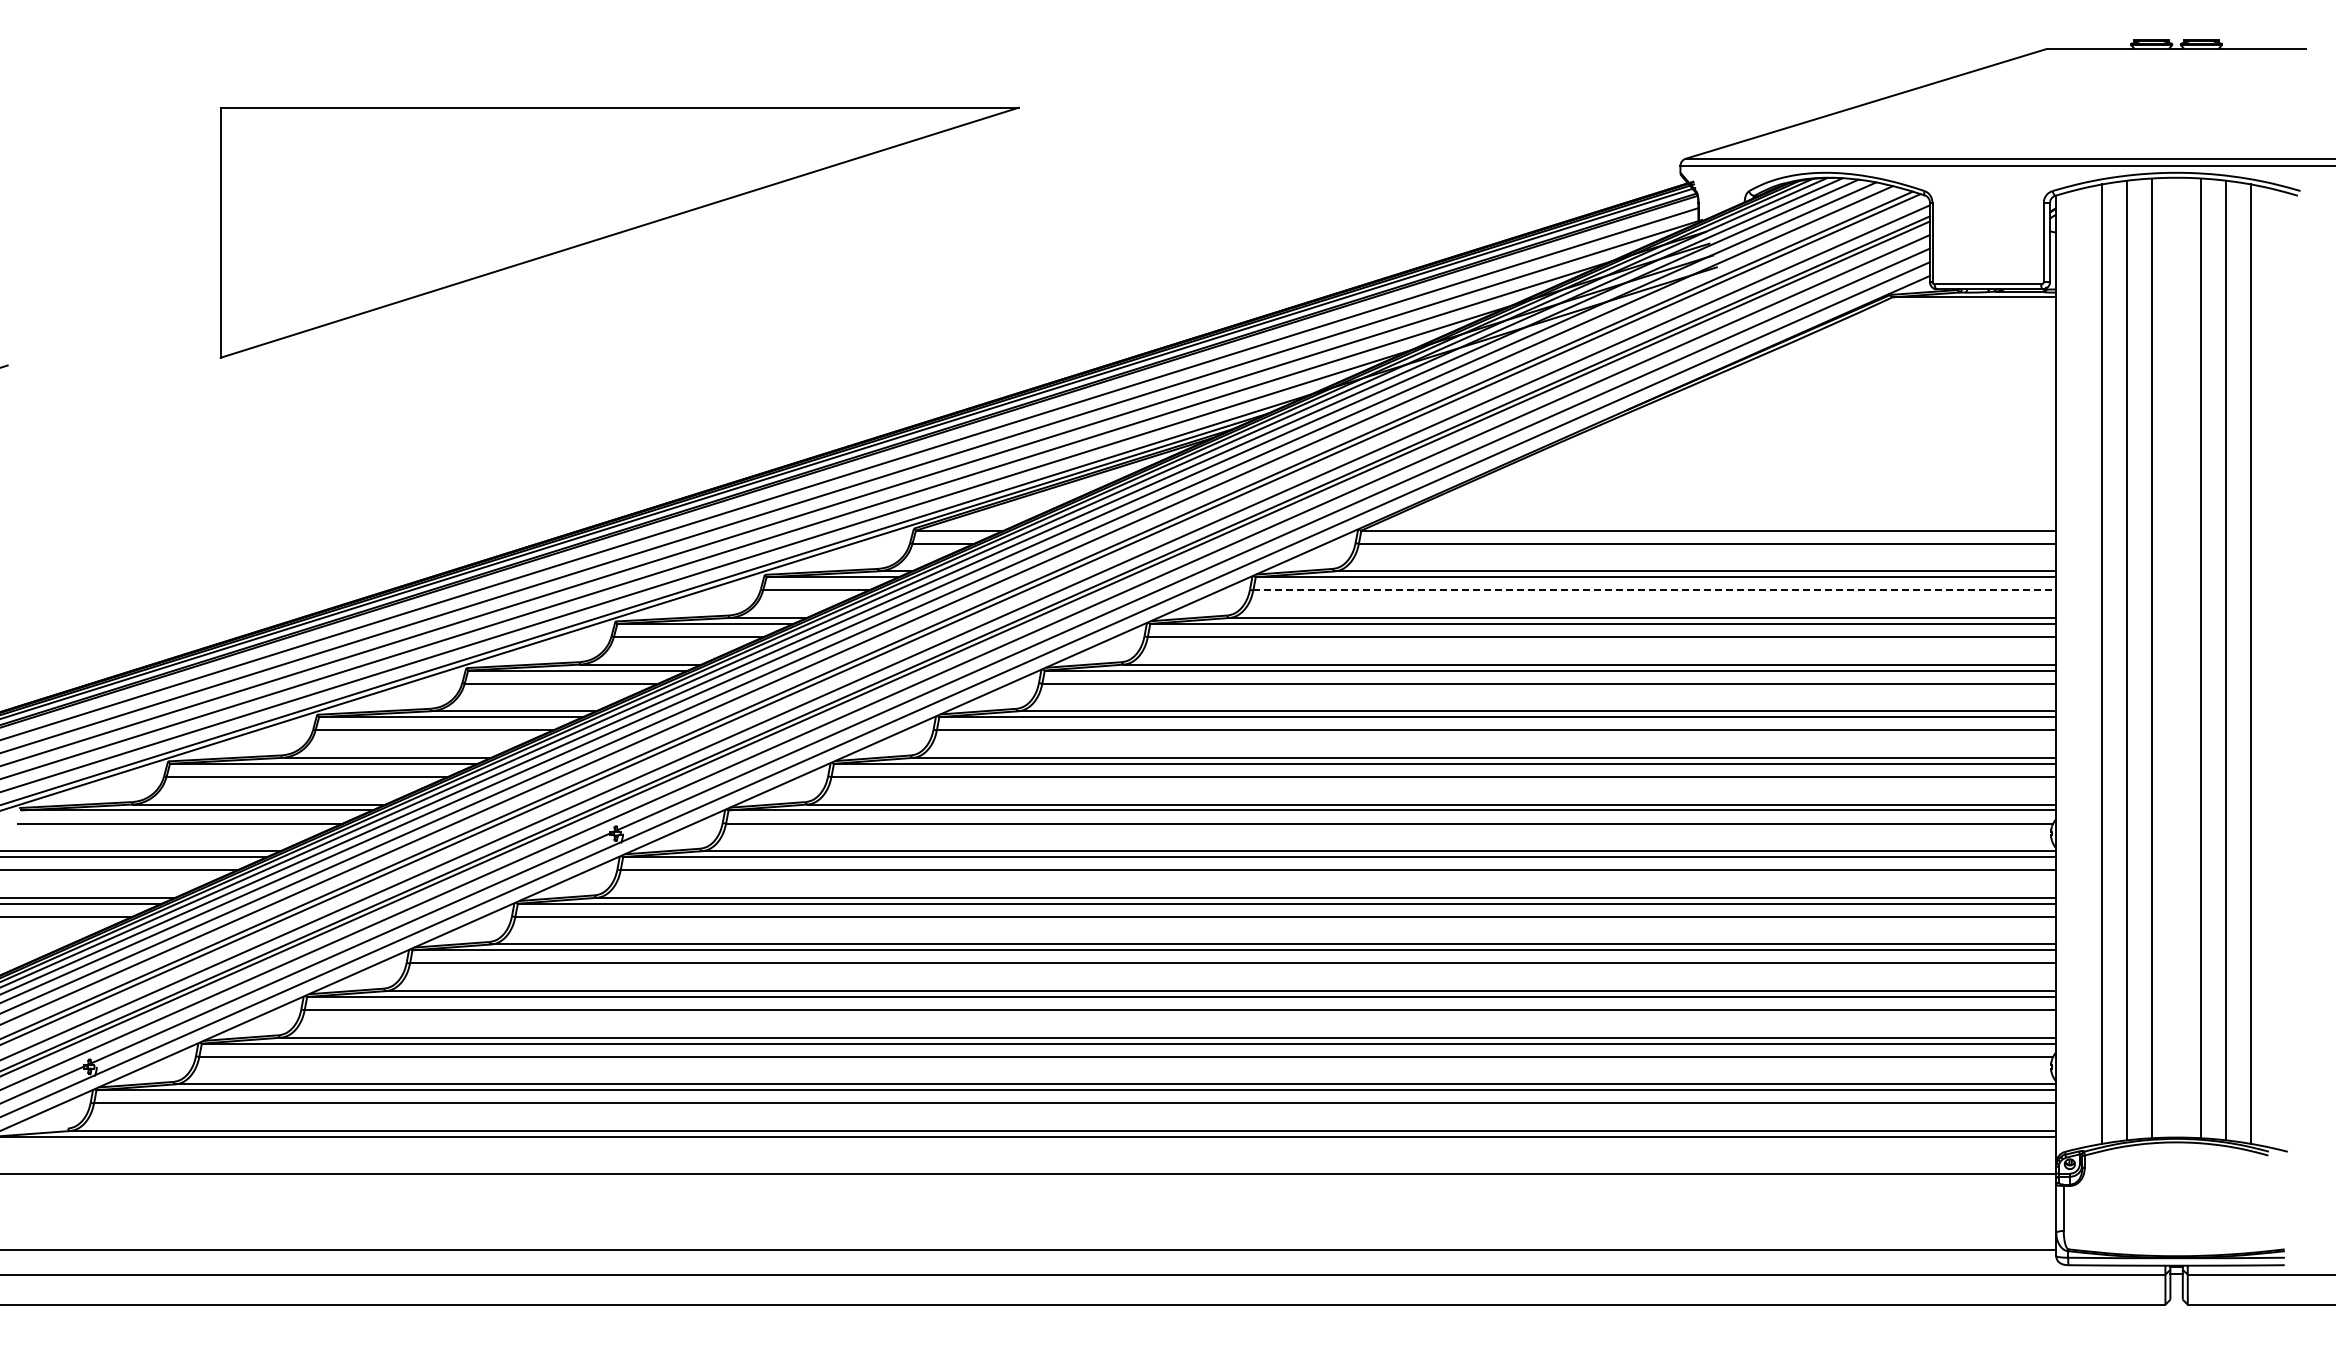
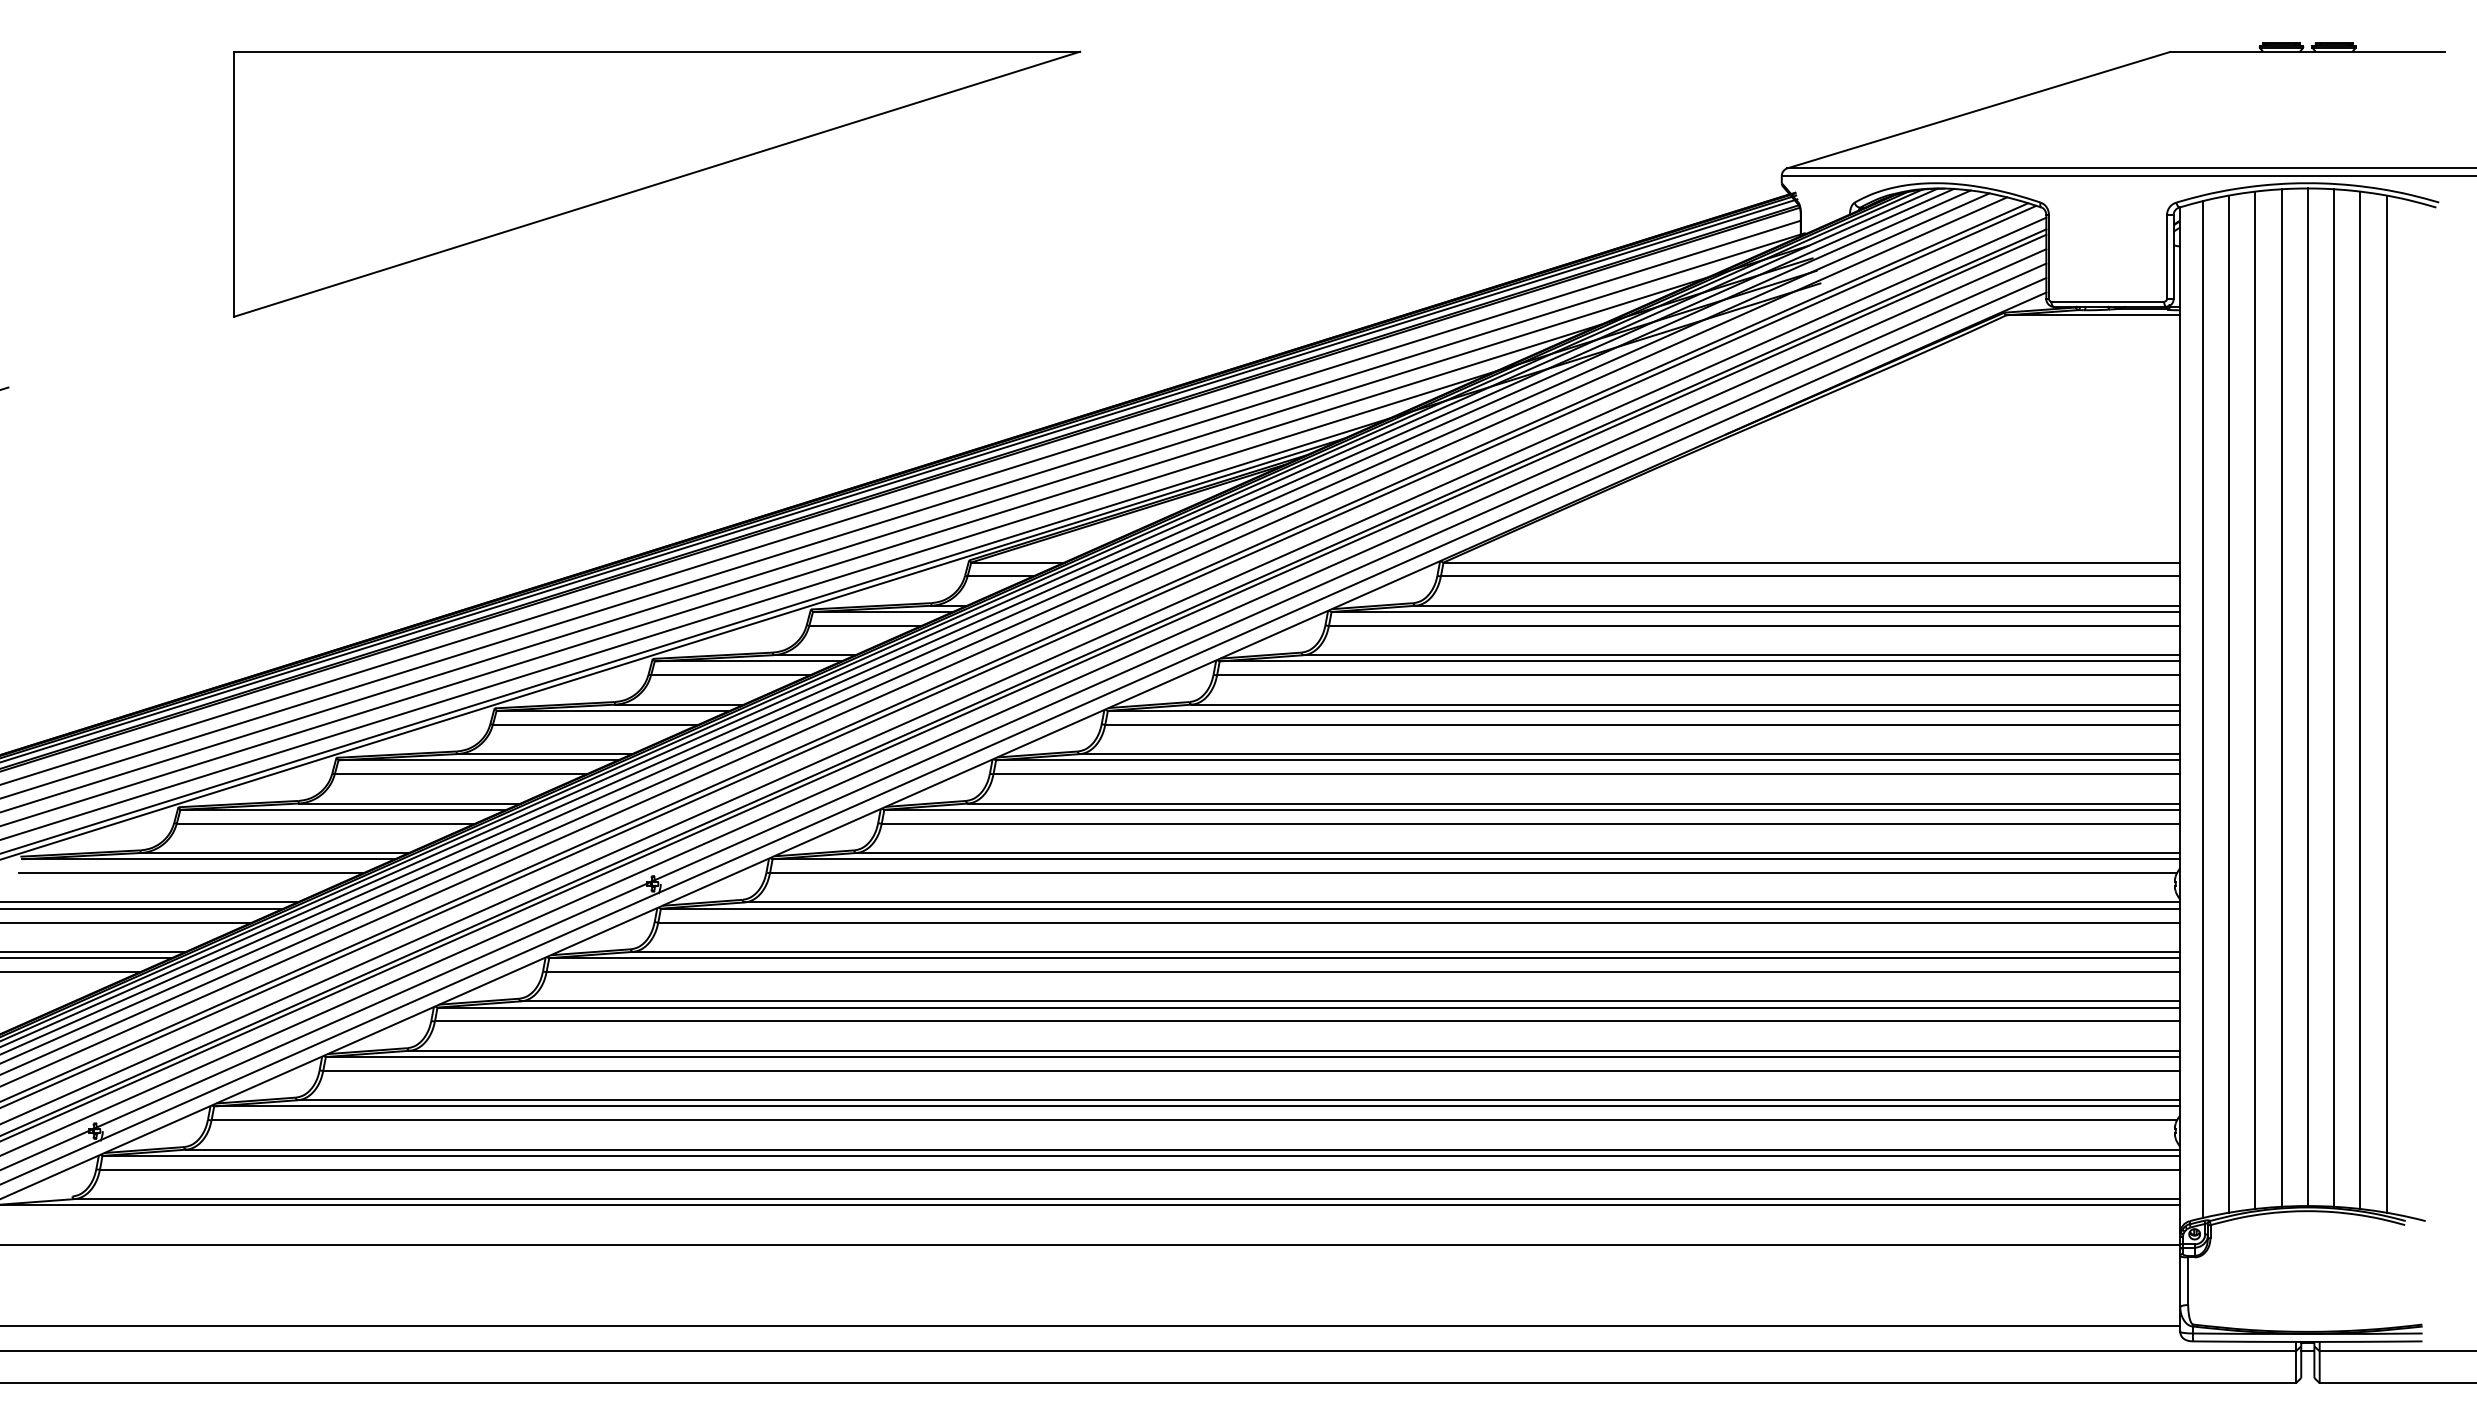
part: (619, 232) -> (656, 183), moved
line: (1655, 590) -> (1755, 626), dashed -> solid
line: (2176, 657) -> (2307, 697), added
line: (2077, 668) -> (2202, 708), added

